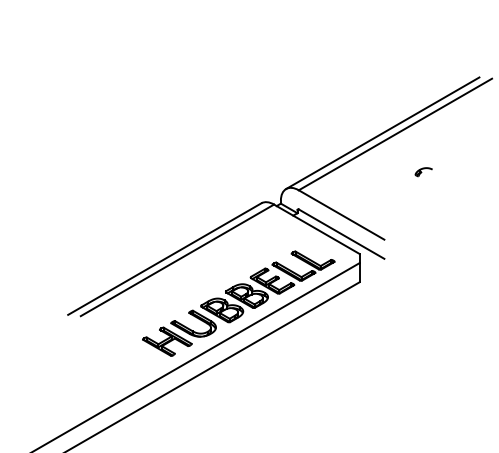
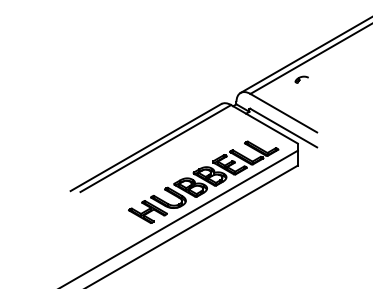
part: (423, 172) -> (301, 80), moved

